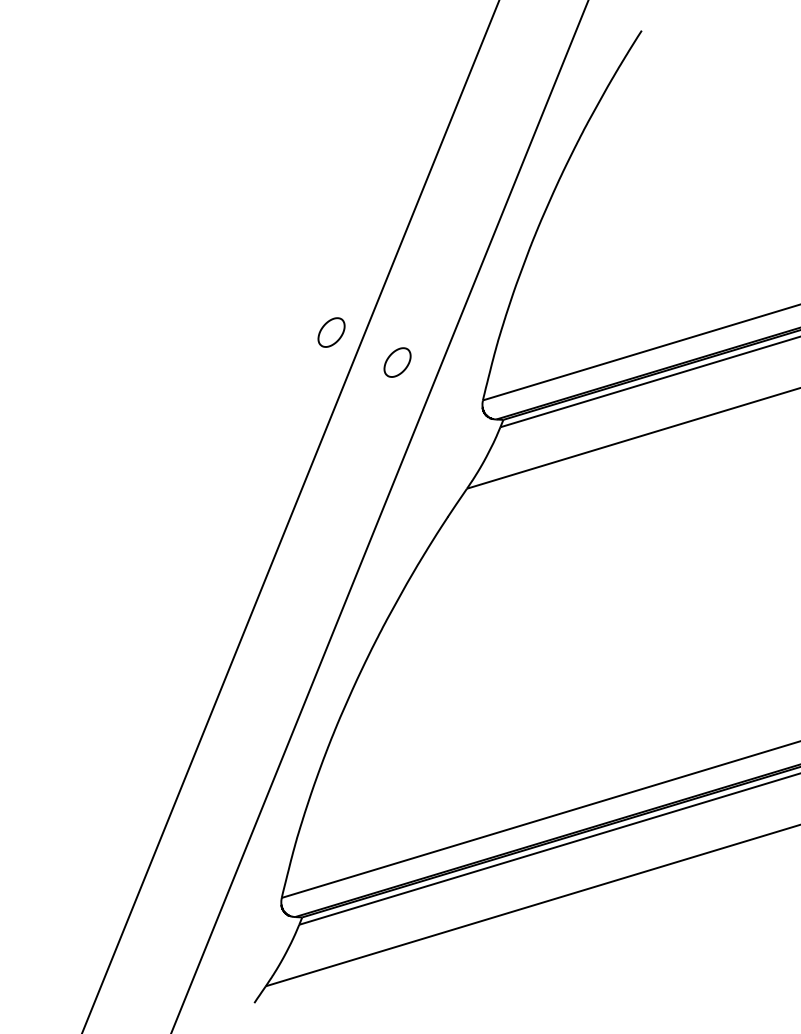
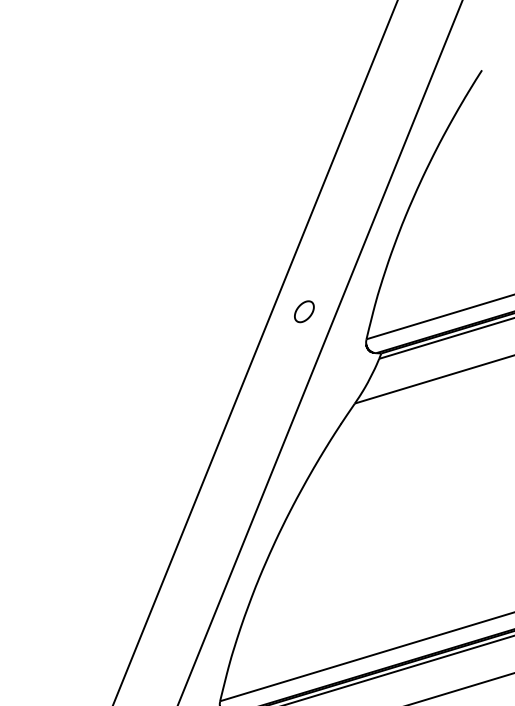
part: (331, 332) -> (256, 289), removed

